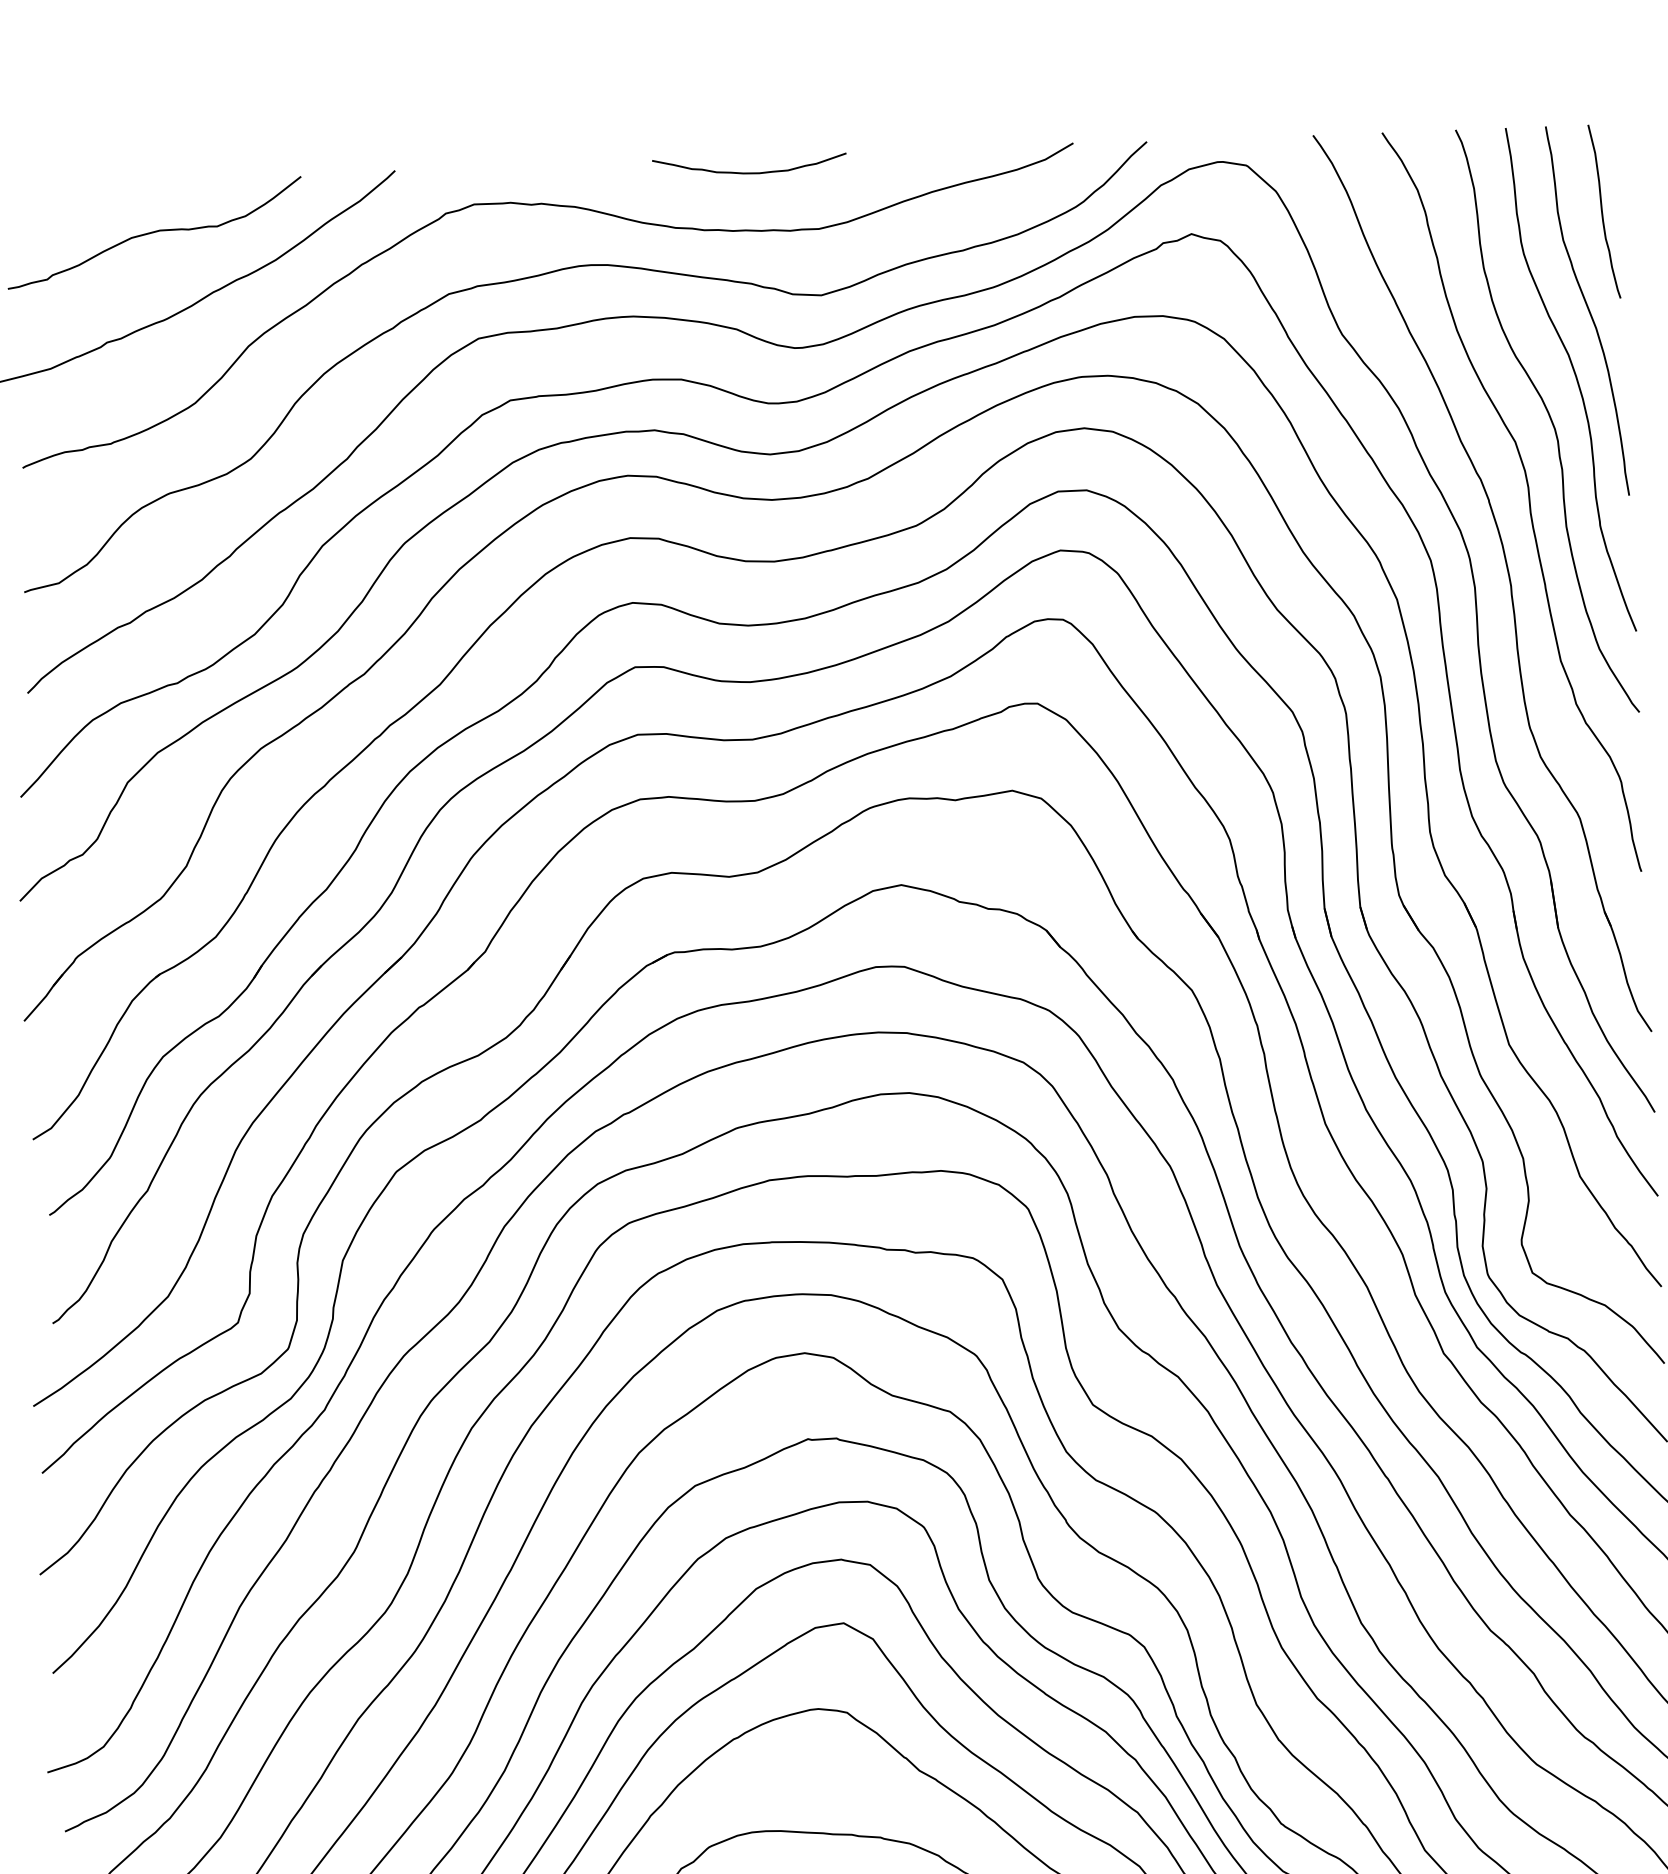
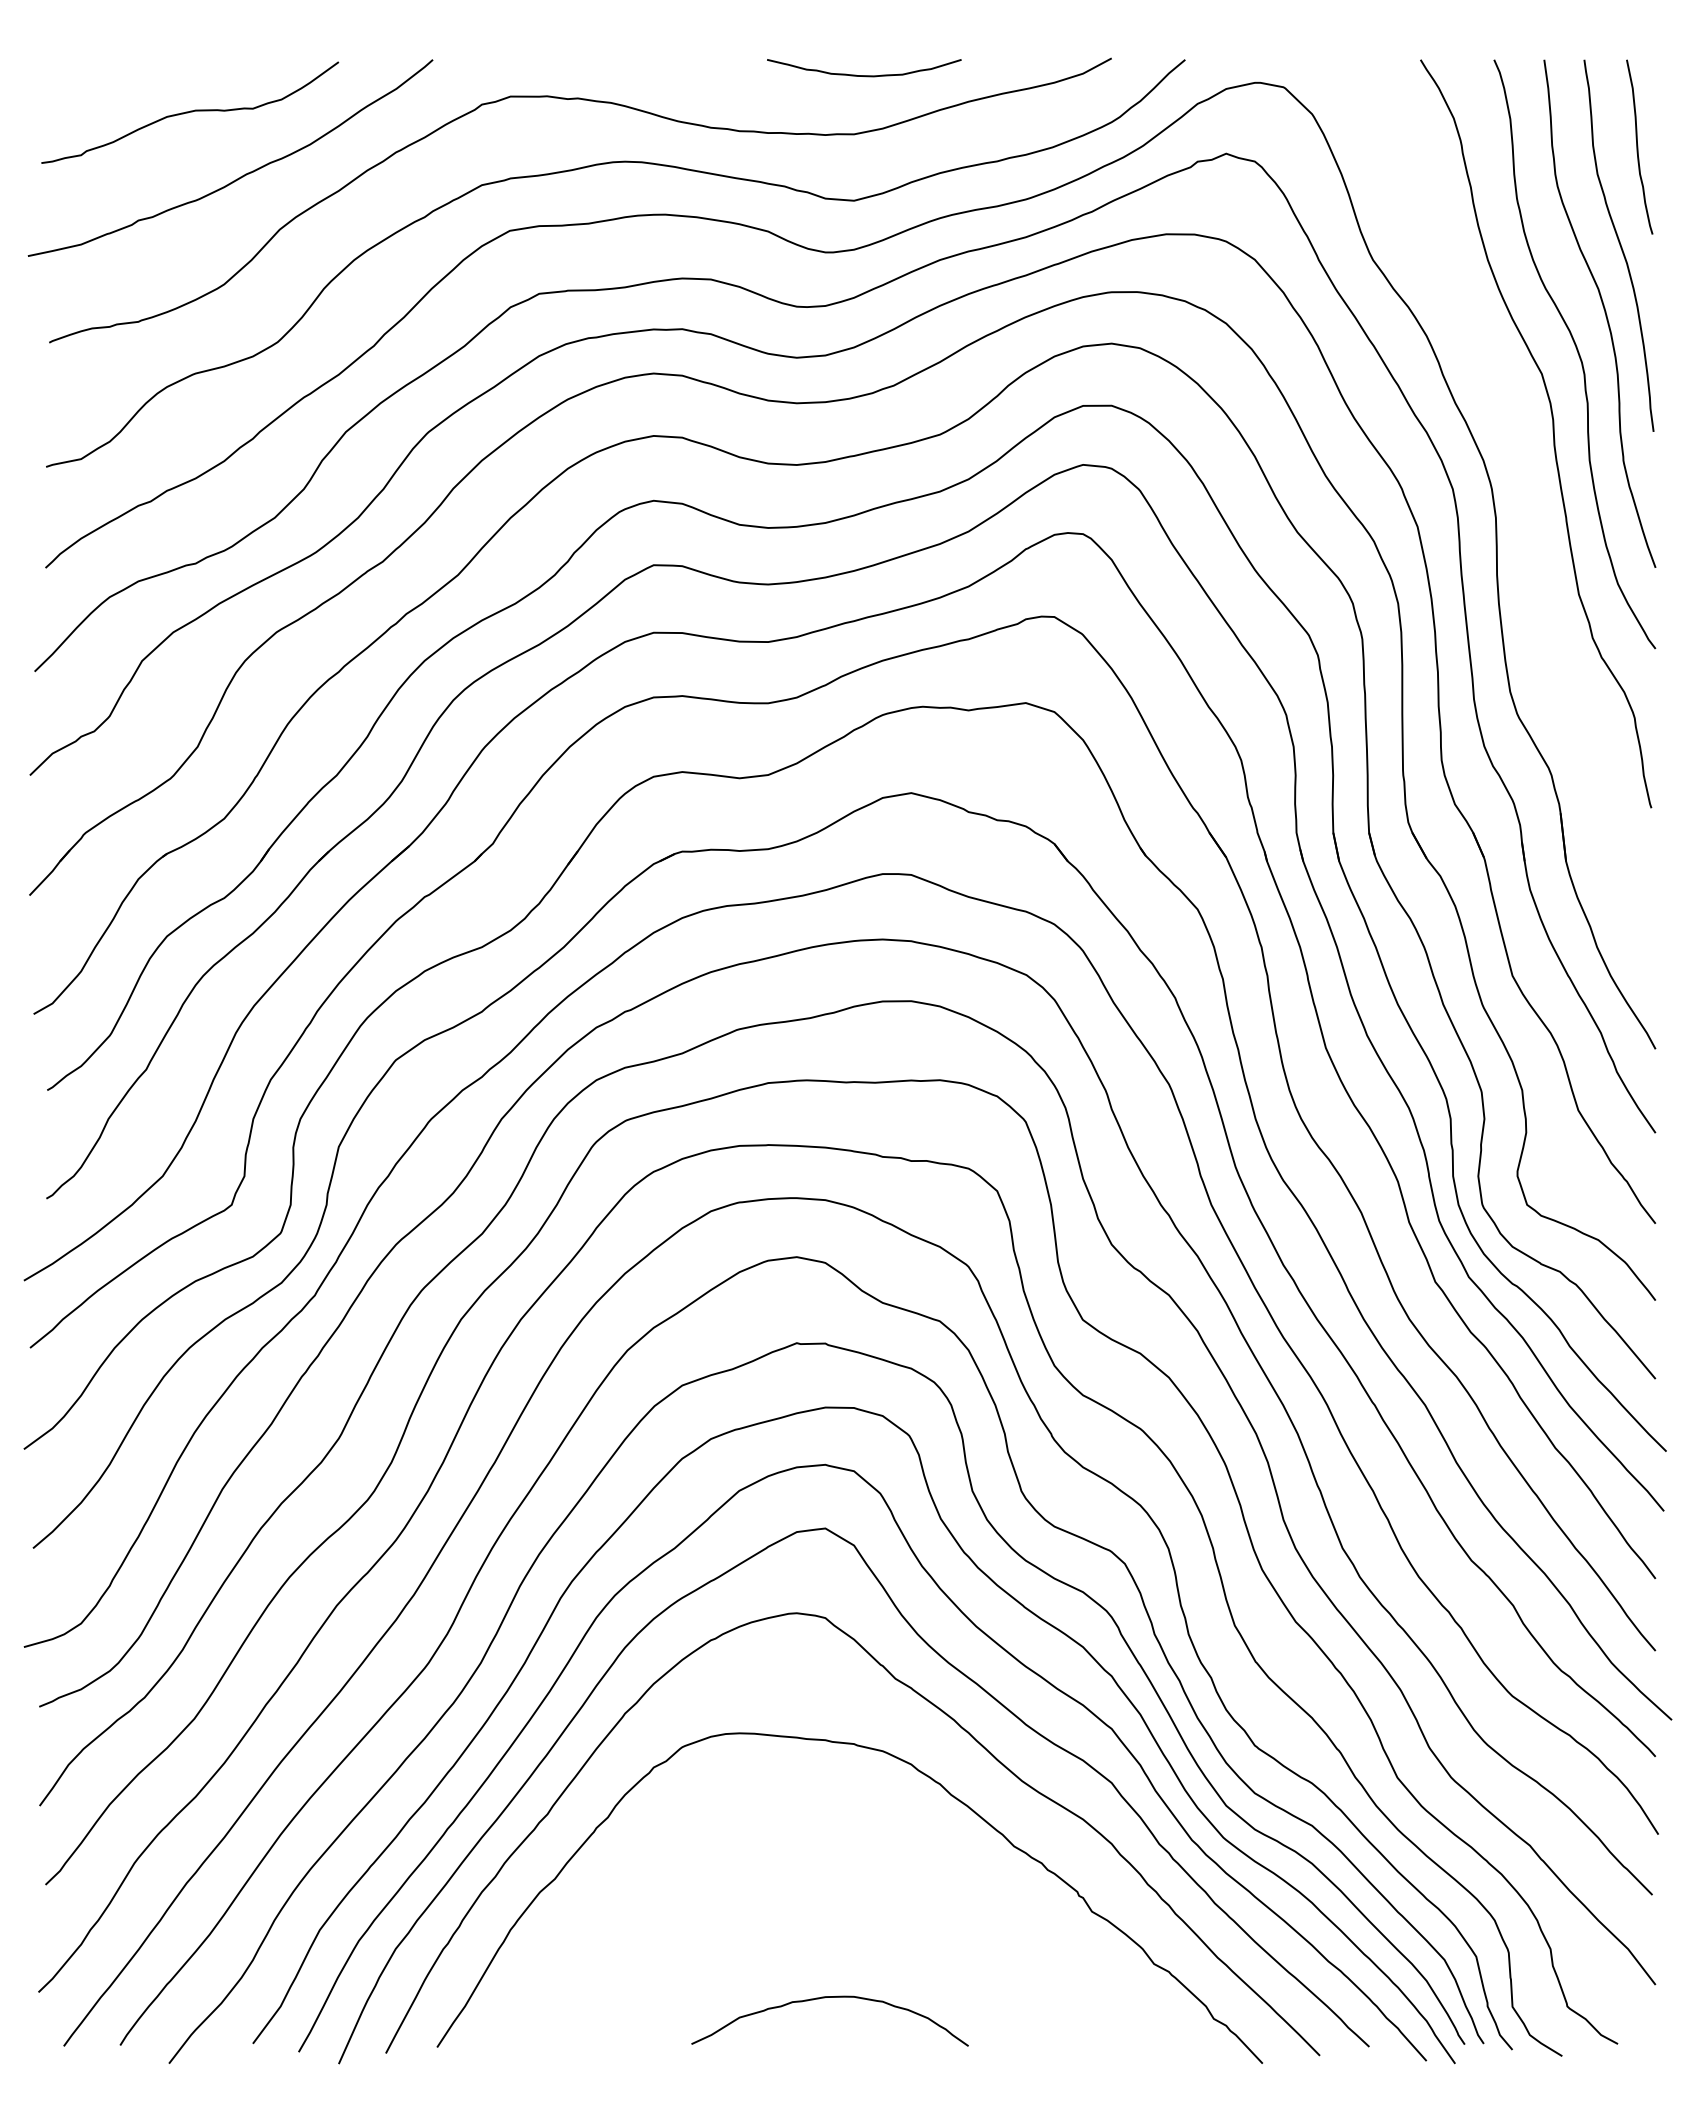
curve: (750, 172) -> (864, 75), moved
part: (1508, 576) -> (1529, 508), removed

